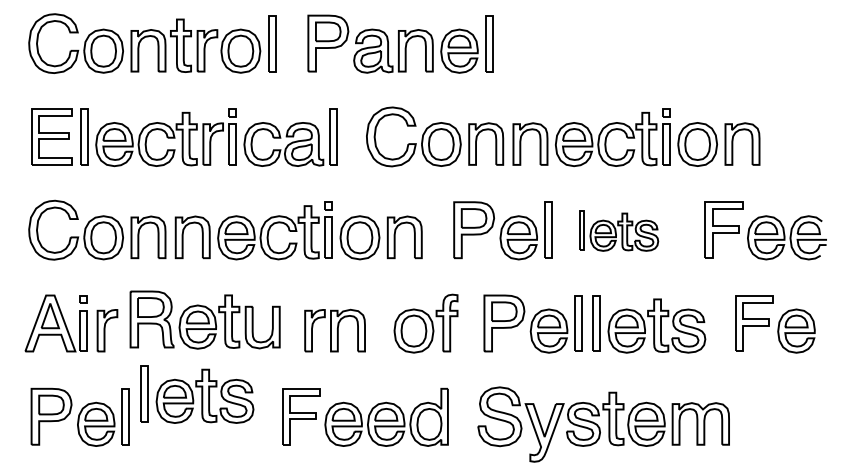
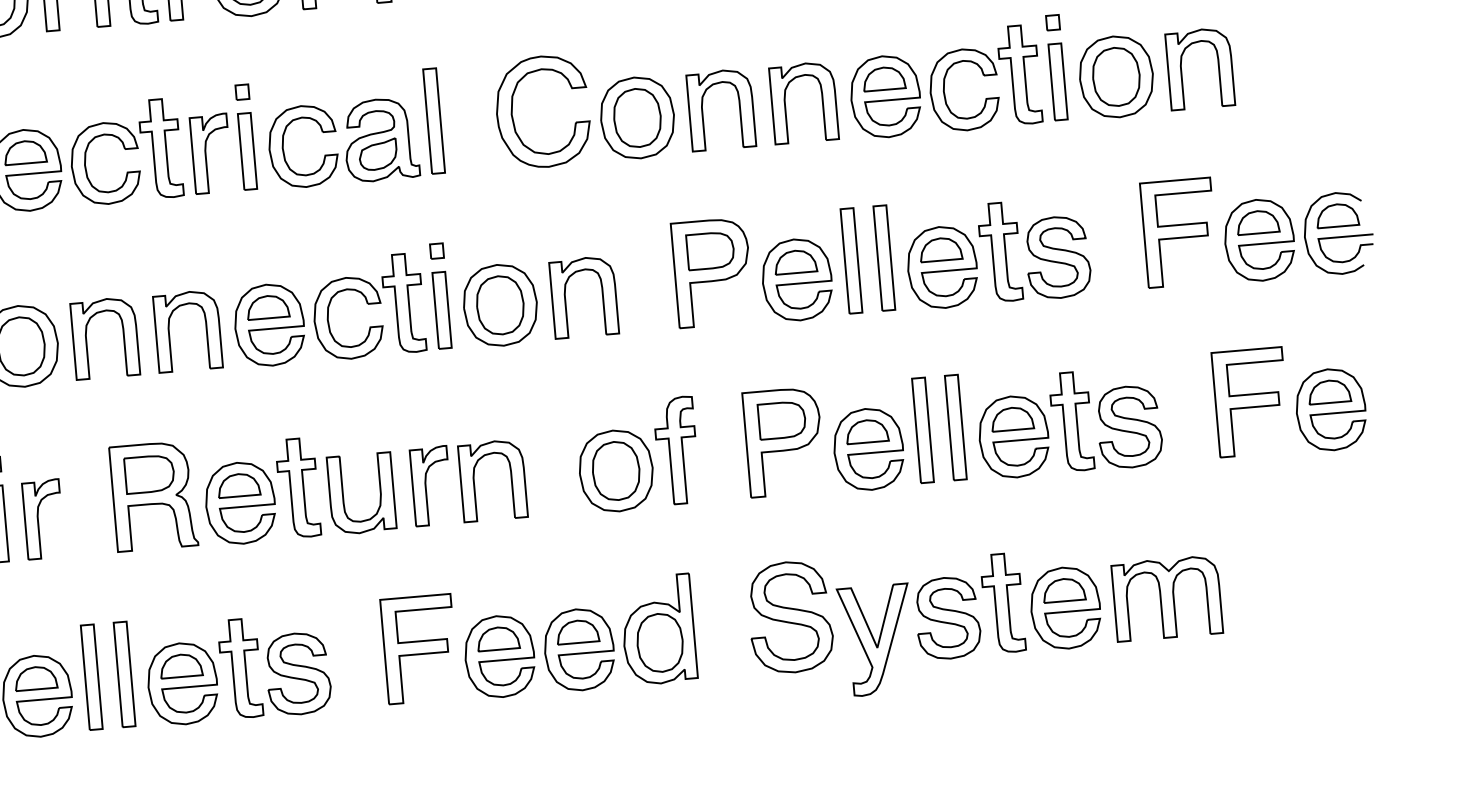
part: (618, 230) -> (982, 250), size x1.43
part: (204, 319) -> (251, 487), moved
part: (197, 394) -> (223, 667), moved

